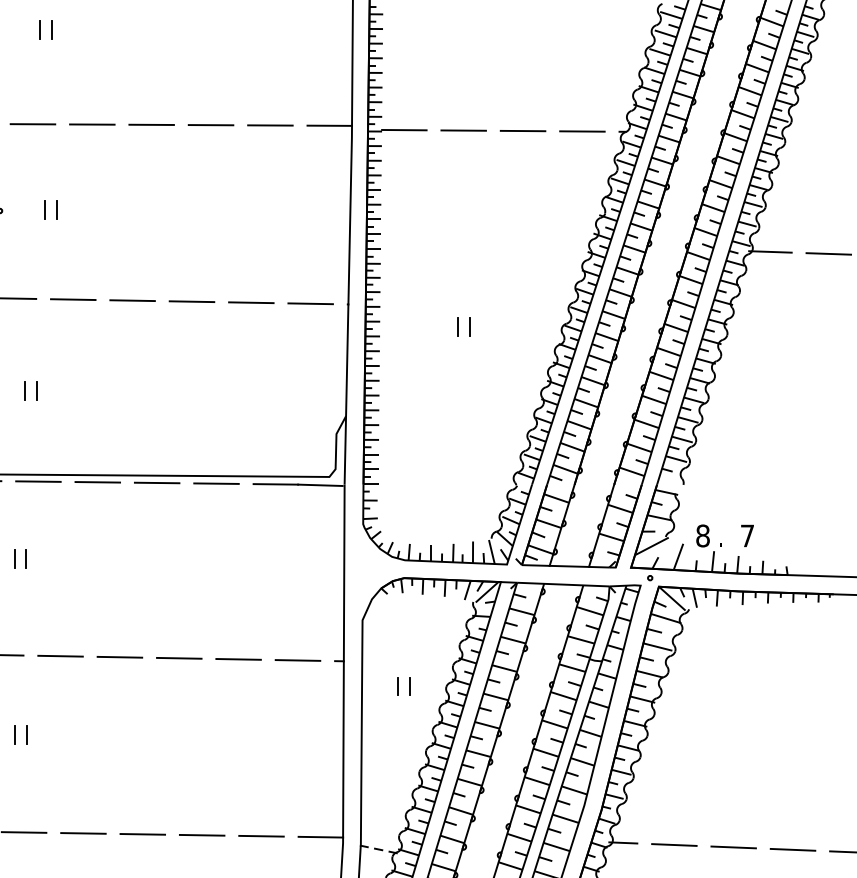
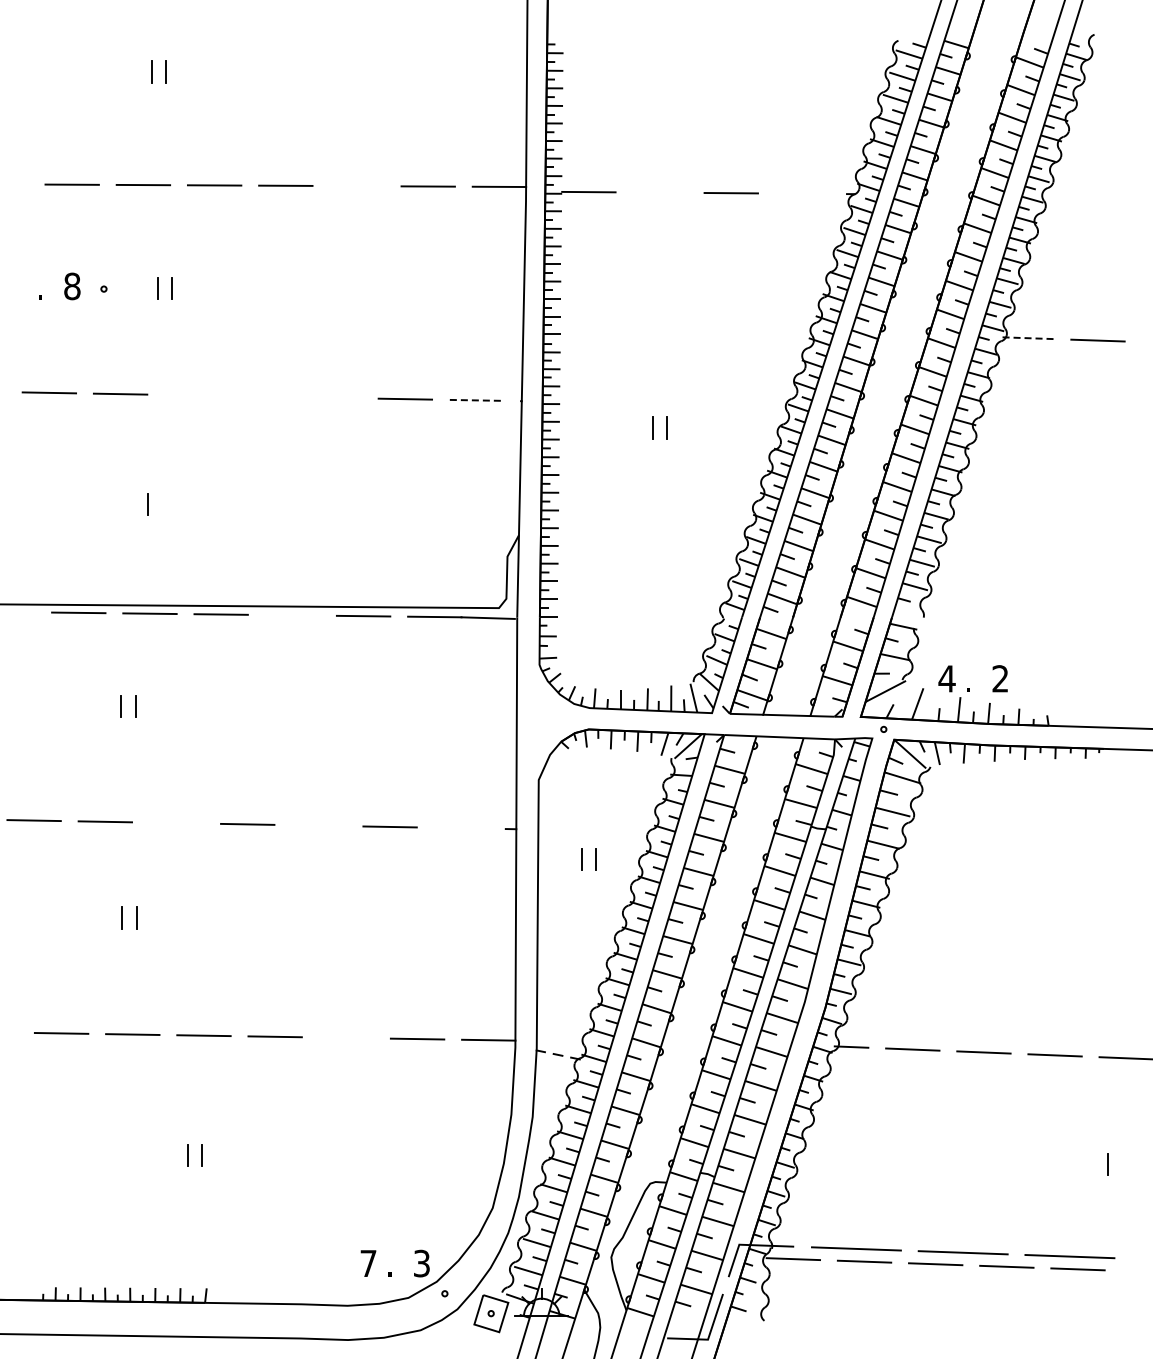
line: (210, 125) -> (356, 186), removed
line: (463, 130) -> (659, 192), removed
line: (582, 131) -> (802, 193), removed
line: (770, 252) -> (1027, 338), solid -> dashed
line: (73, 298) -> (191, 394), removed
line: (132, 300) -> (262, 396), removed
line: (191, 301) -> (333, 397), removed
line: (310, 303) -> (476, 400), solid -> dashed
line: (24, 390) -> (133, 504), removed
line: (157, 483) -> (292, 615), removed
text: (702, 535) -> (946, 678), 8 -> 4
text: (747, 535) -> (1000, 678), 7 -> 2
line: (60, 655) -> (176, 822), removed
line: (178, 658) -> (318, 825), removed
line: (298, 659) -> (461, 827), removed
line: (201, 834) -> (345, 1037), removed

